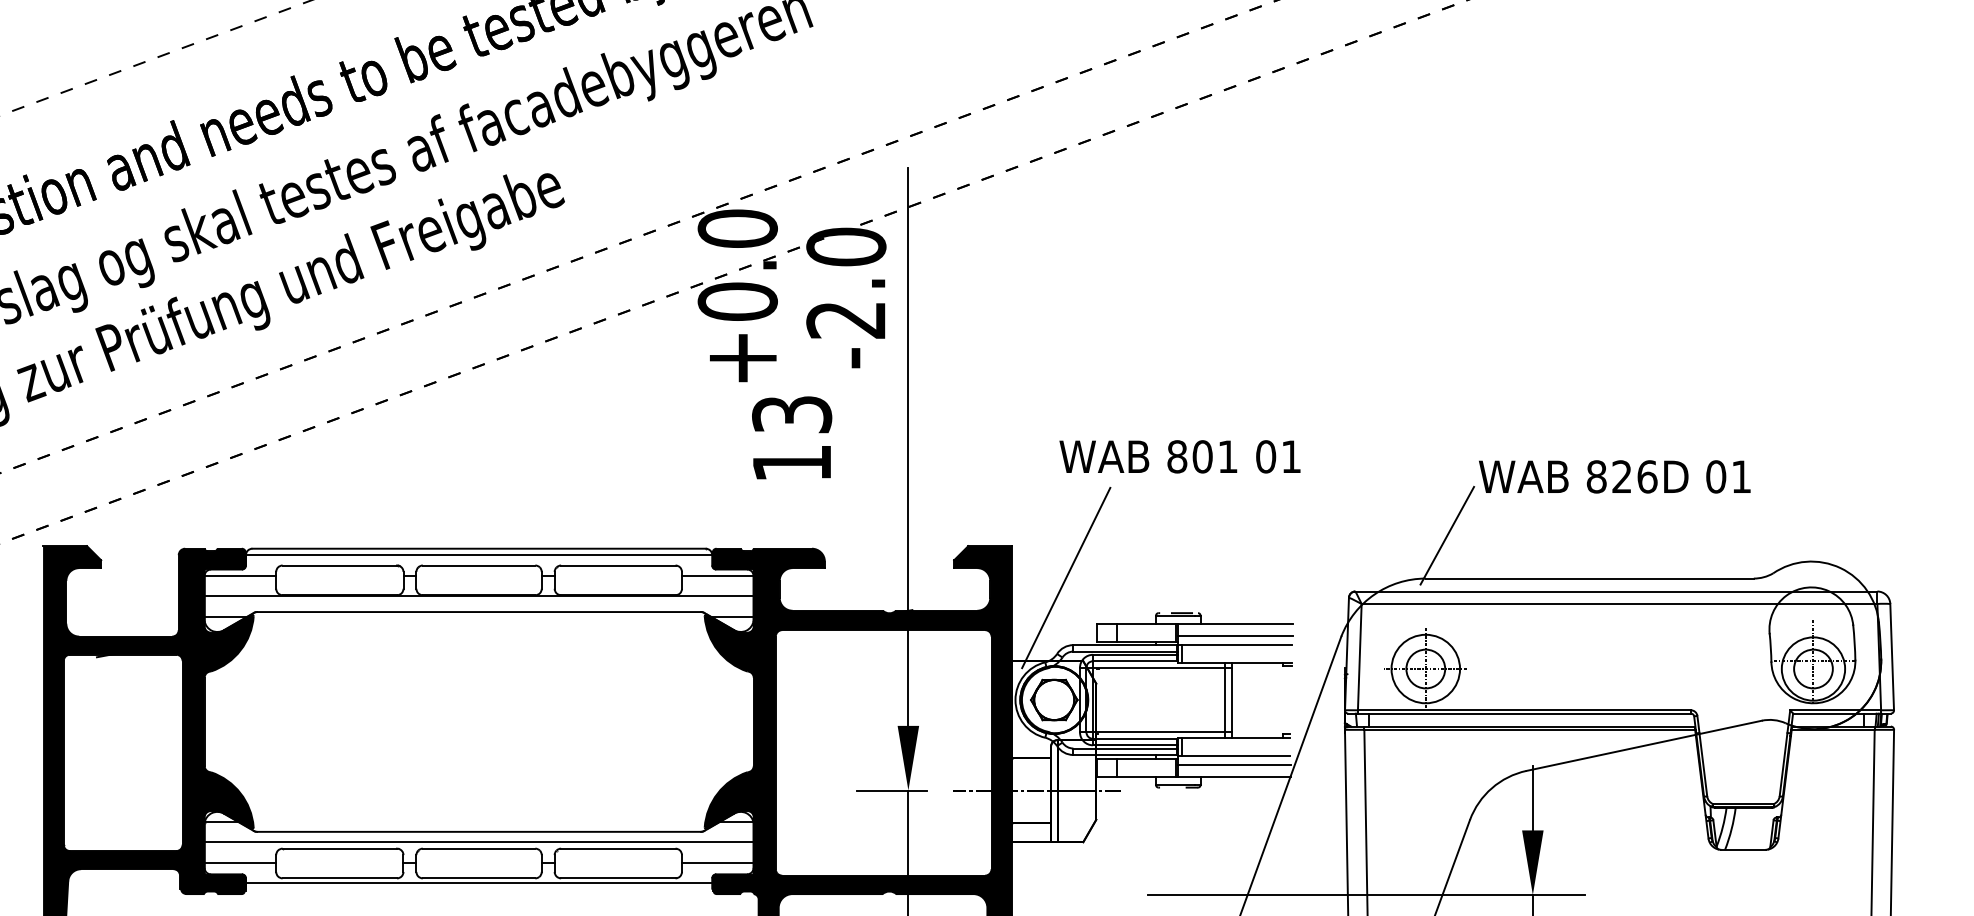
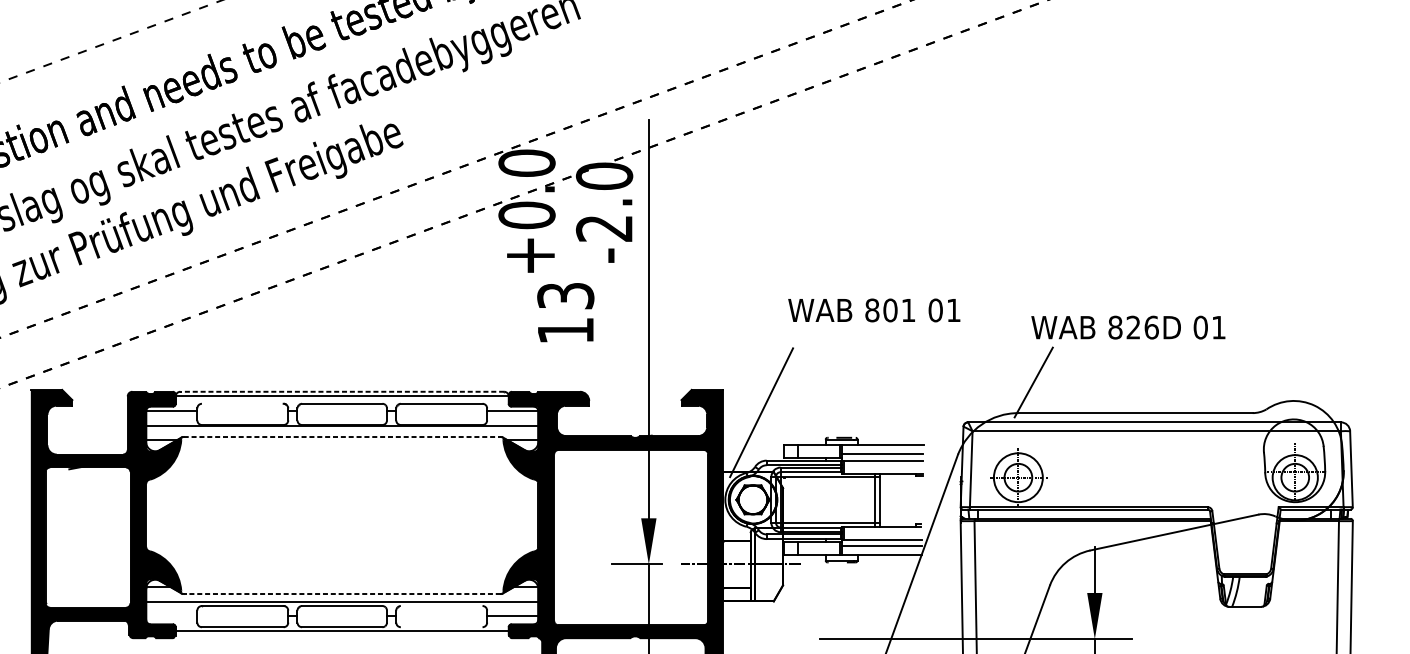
text: (1179, 456) -> (873, 310), moved
text: (1614, 476) -> (1128, 327), moved
line: (479, 548) -> (342, 391), solid -> dashed
line: (339, 565) -> (242, 403), removed
line: (479, 612) -> (342, 437), solid -> dashed
line: (479, 831) -> (342, 593), solid -> dashed
line: (618, 848) -> (441, 605), removed
line: (240, 862) -> (171, 615), removed
line: (618, 878) -> (441, 627), removed

